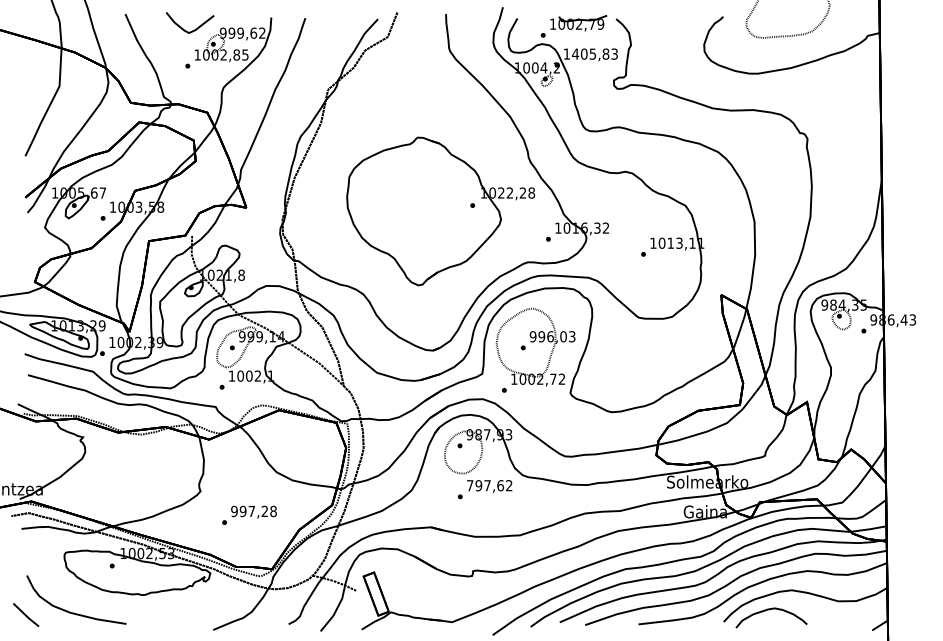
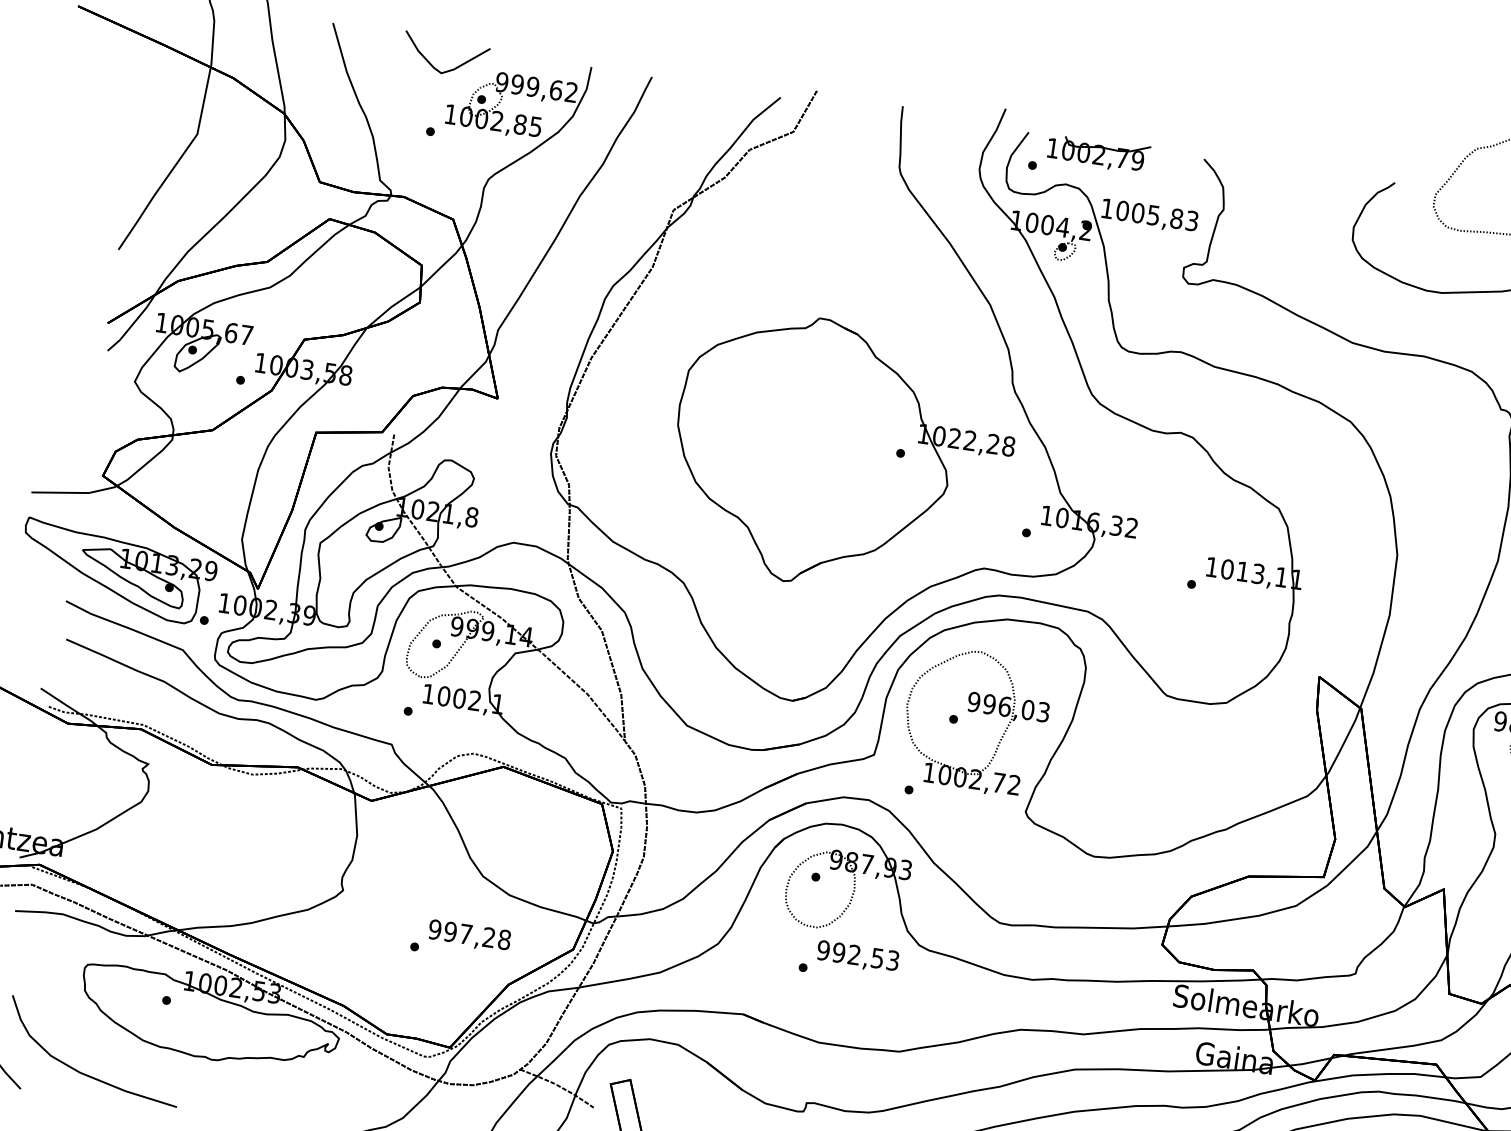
part: (573, 26) -> (1088, 157), moved
text: (575, 53) -> (1122, 209), 1405,83 -> 1005,83
text: (489, 485) -> (857, 955), 797,62 -> 992,53
text: (249, 514) -> (461, 939), moved

